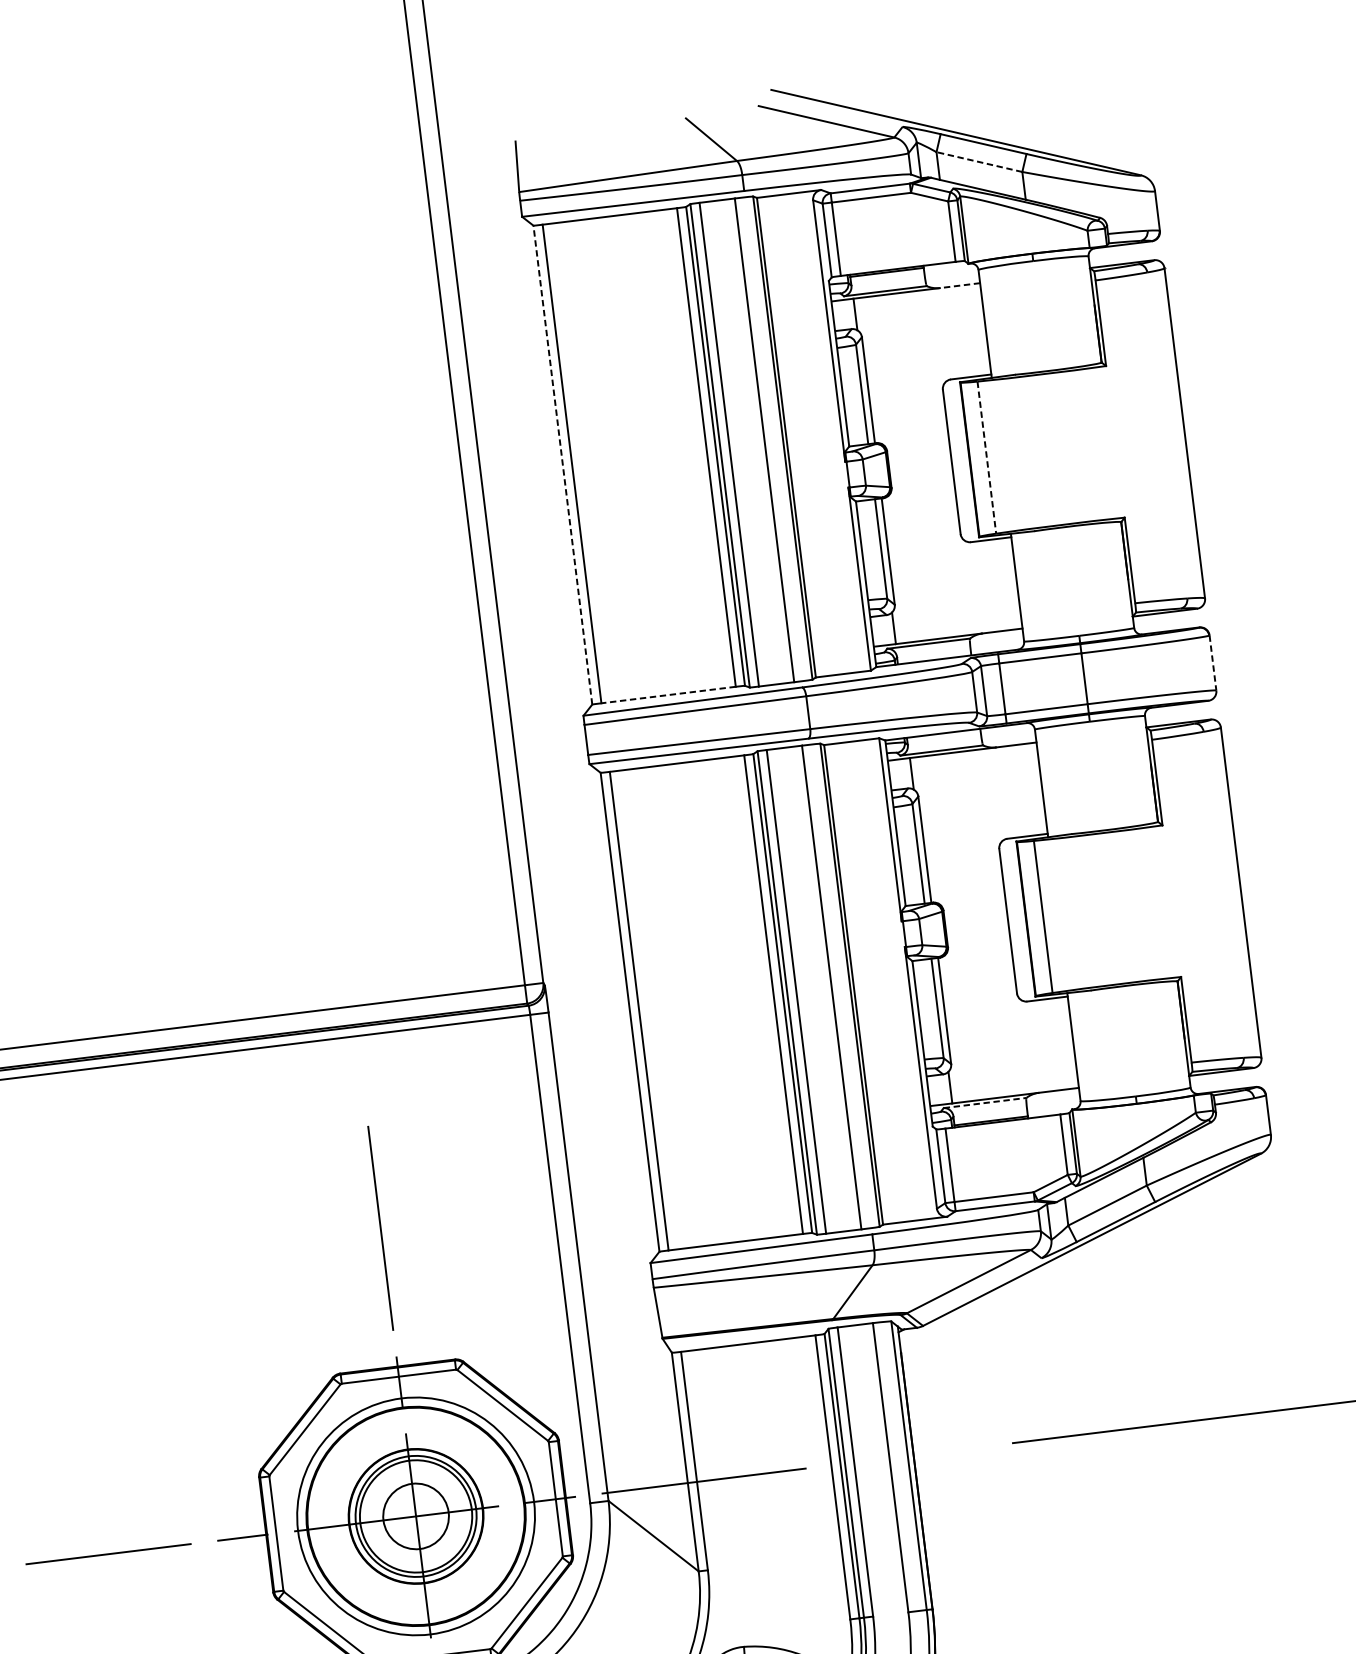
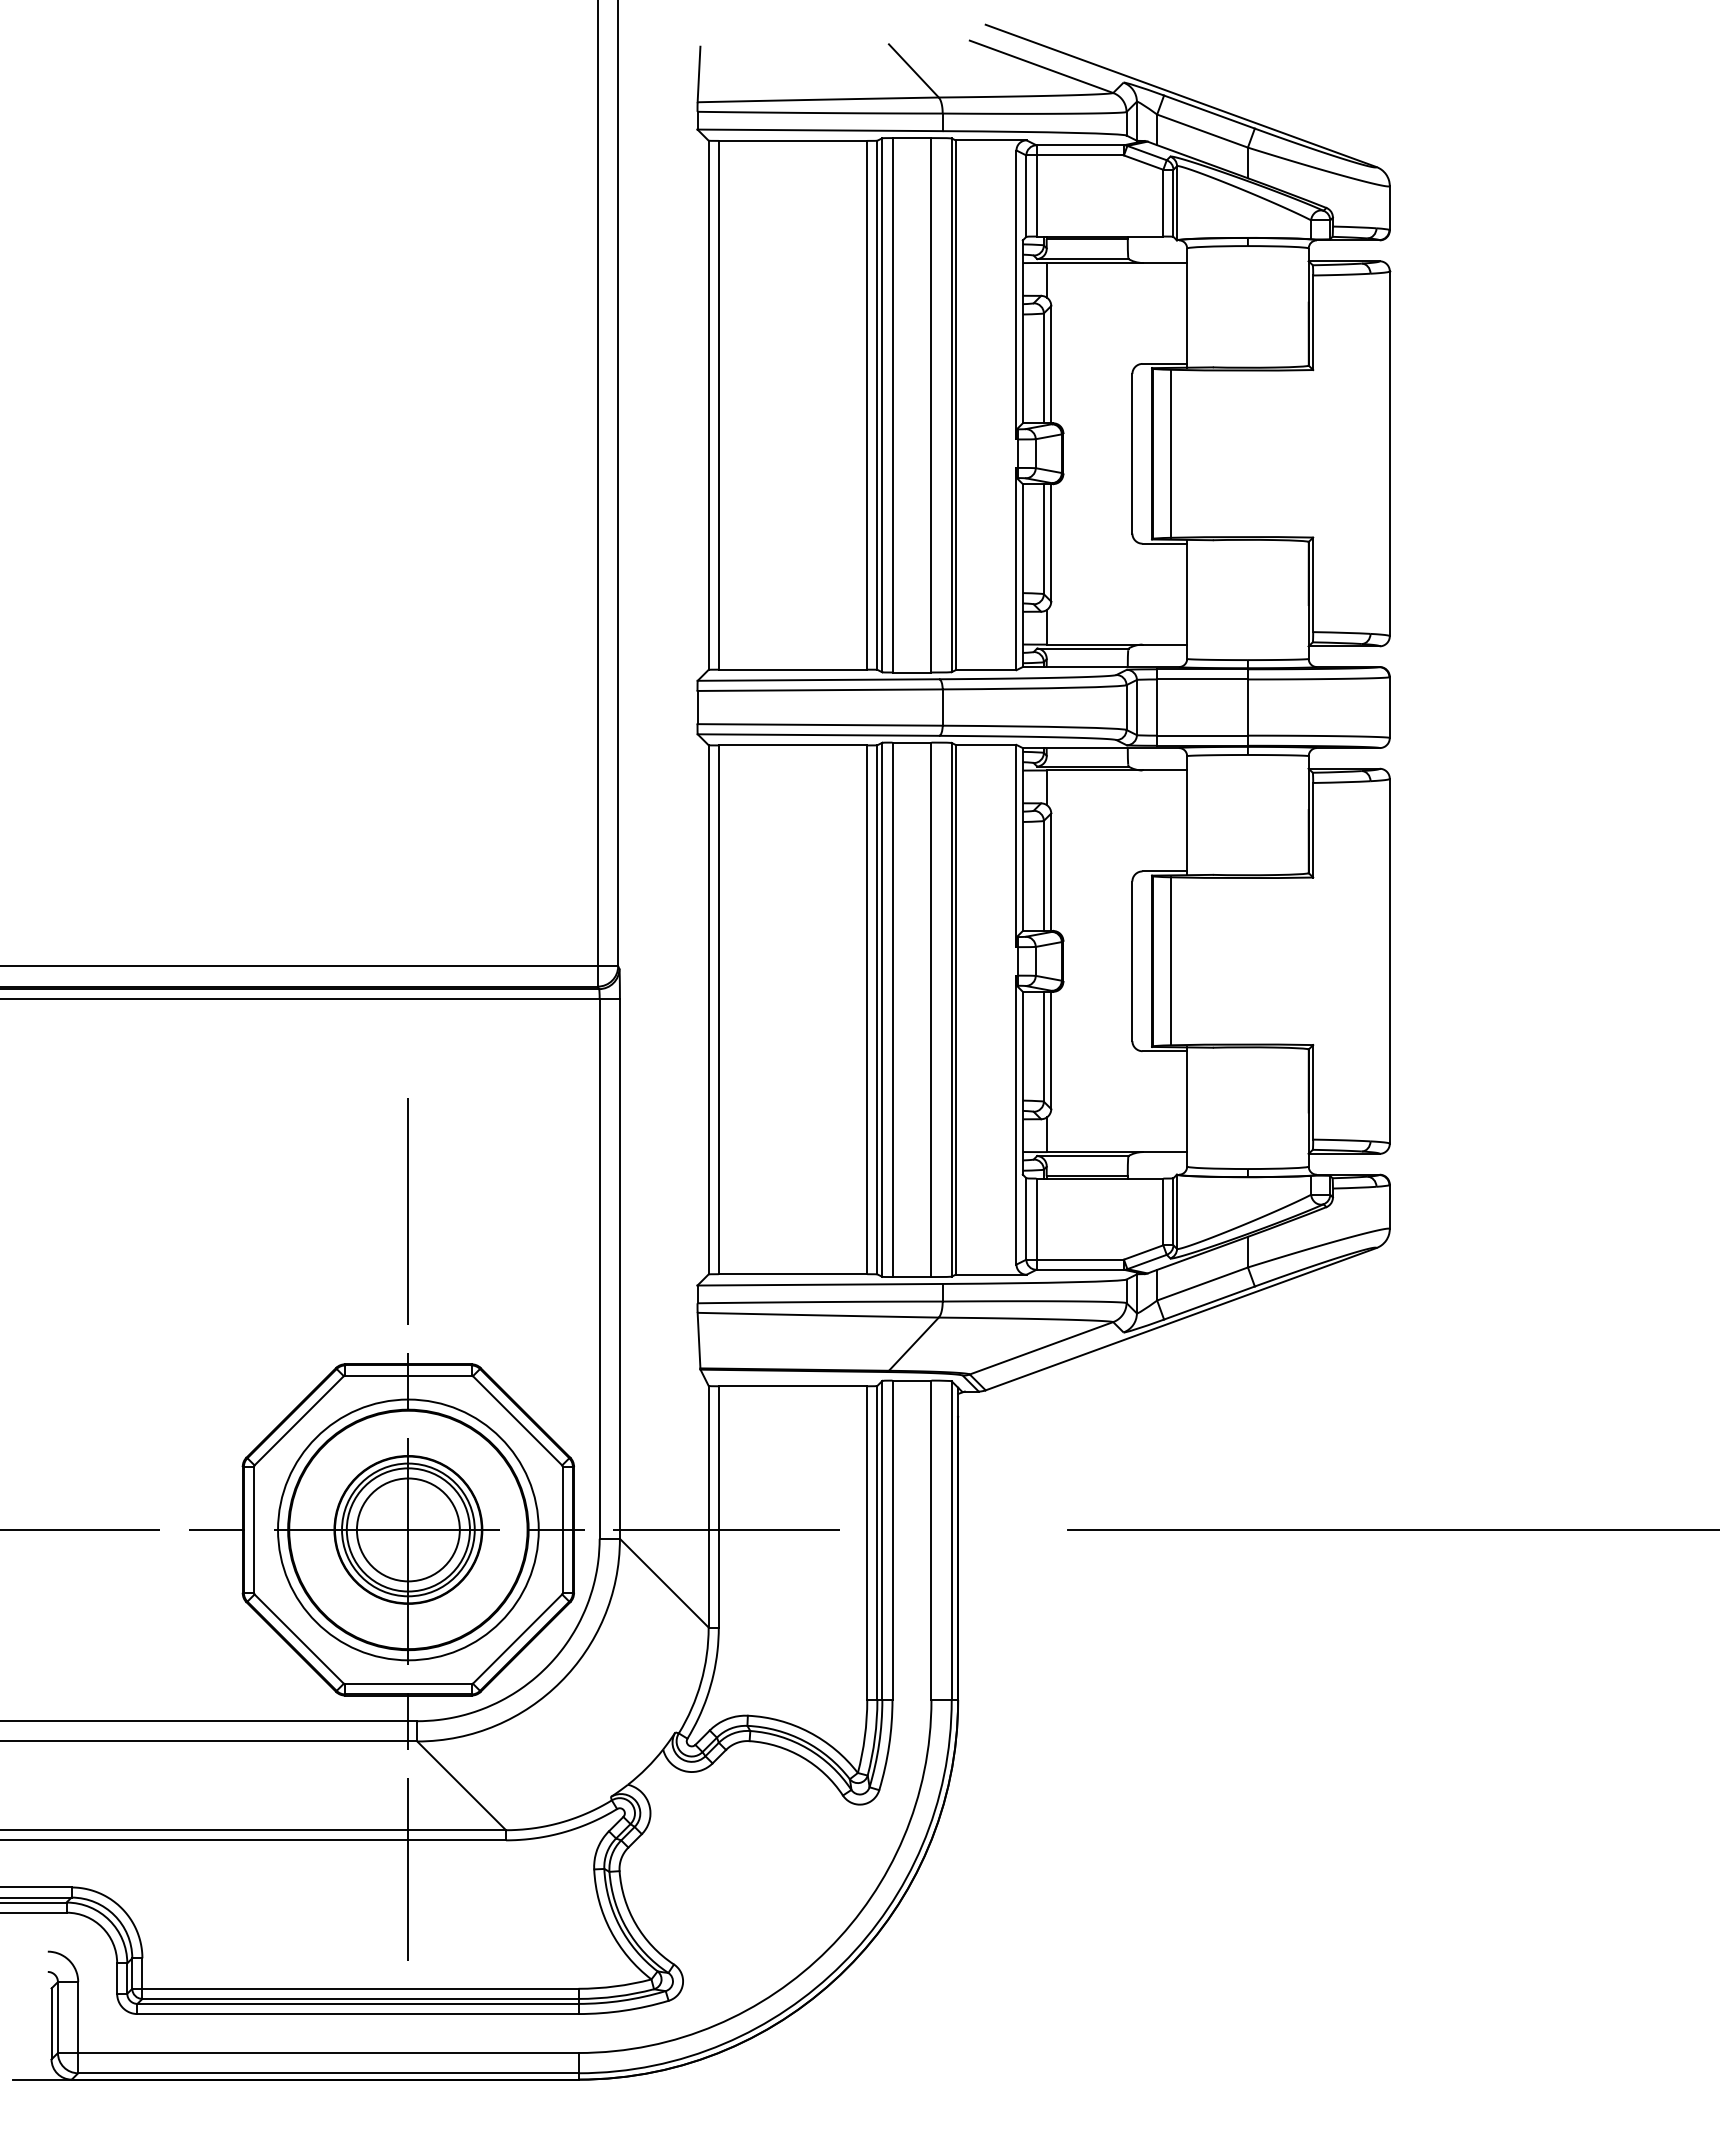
line: (979, 161) -> (1202, 130), dashed -> solid
line: (959, 286) -> (1164, 263), dashed -> solid
line: (987, 457) -> (1171, 453), dashed -> solid
line: (562, 465) -> (708, 405), dashed -> solid
line: (1212, 663) -> (1389, 708), dashed -> solid
line: (668, 694) -> (792, 669), dashed -> solid
line: (984, 1103) -> (1082, 1156), dashed -> solid
circle: (415, 1516) -> (407, 1529), size x1.43

